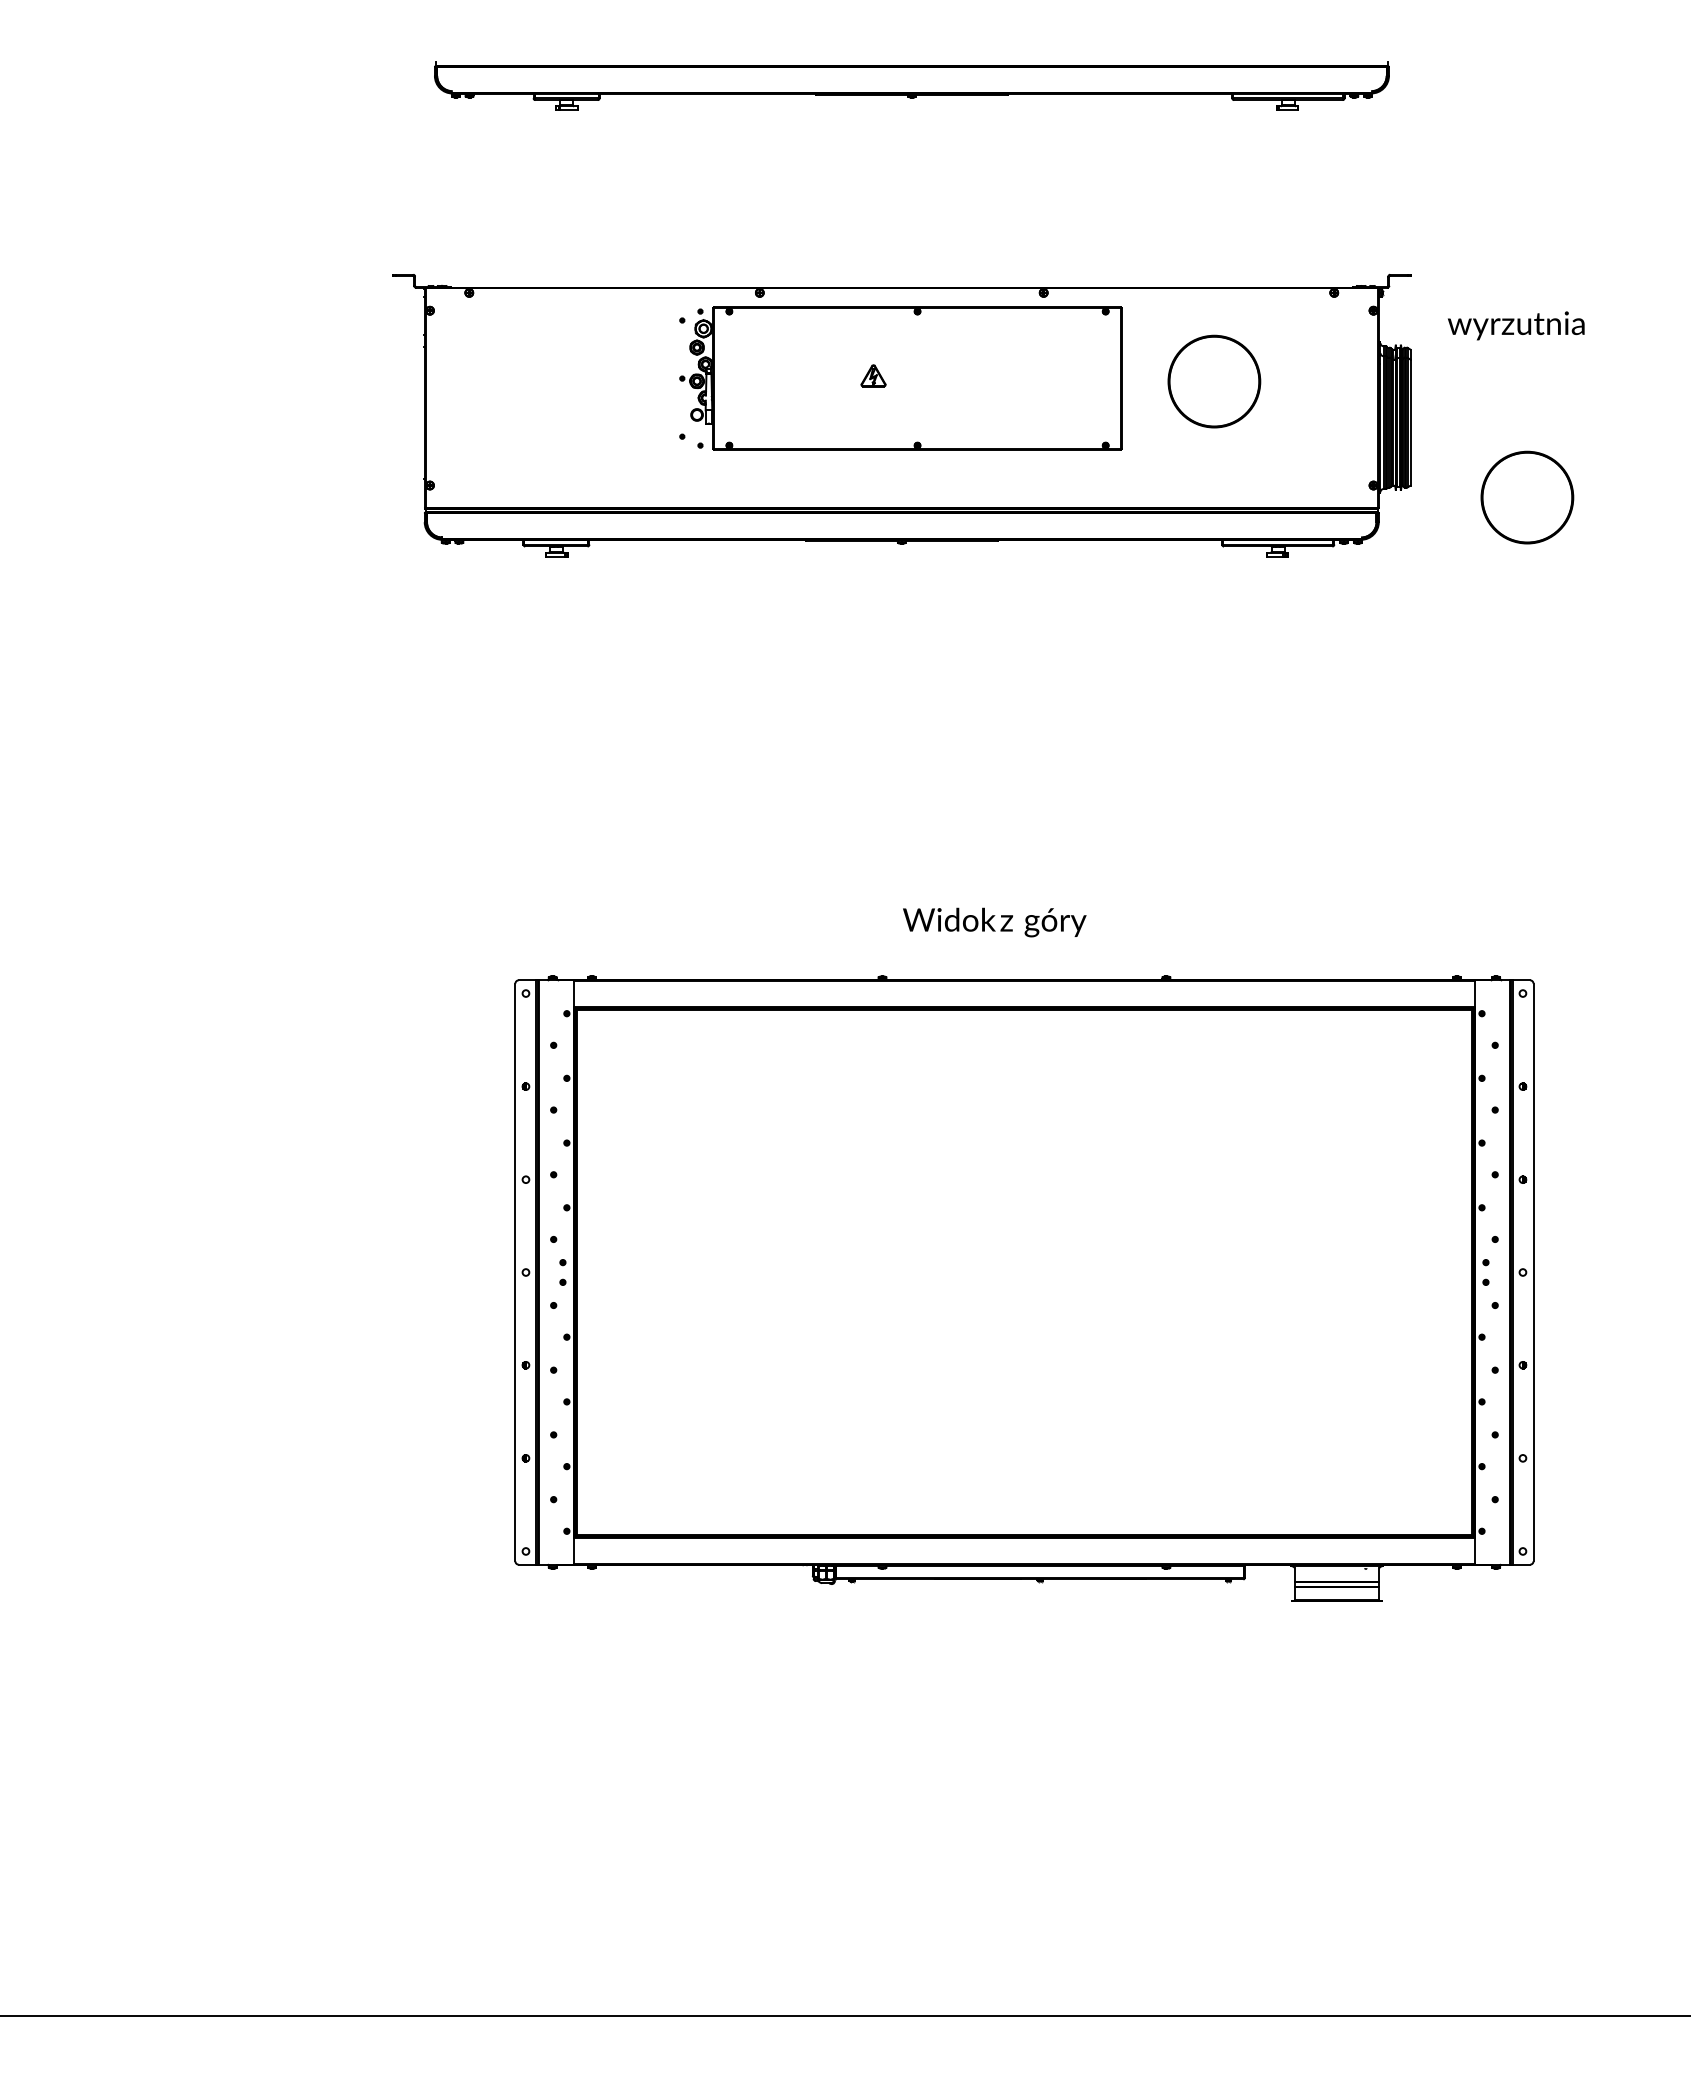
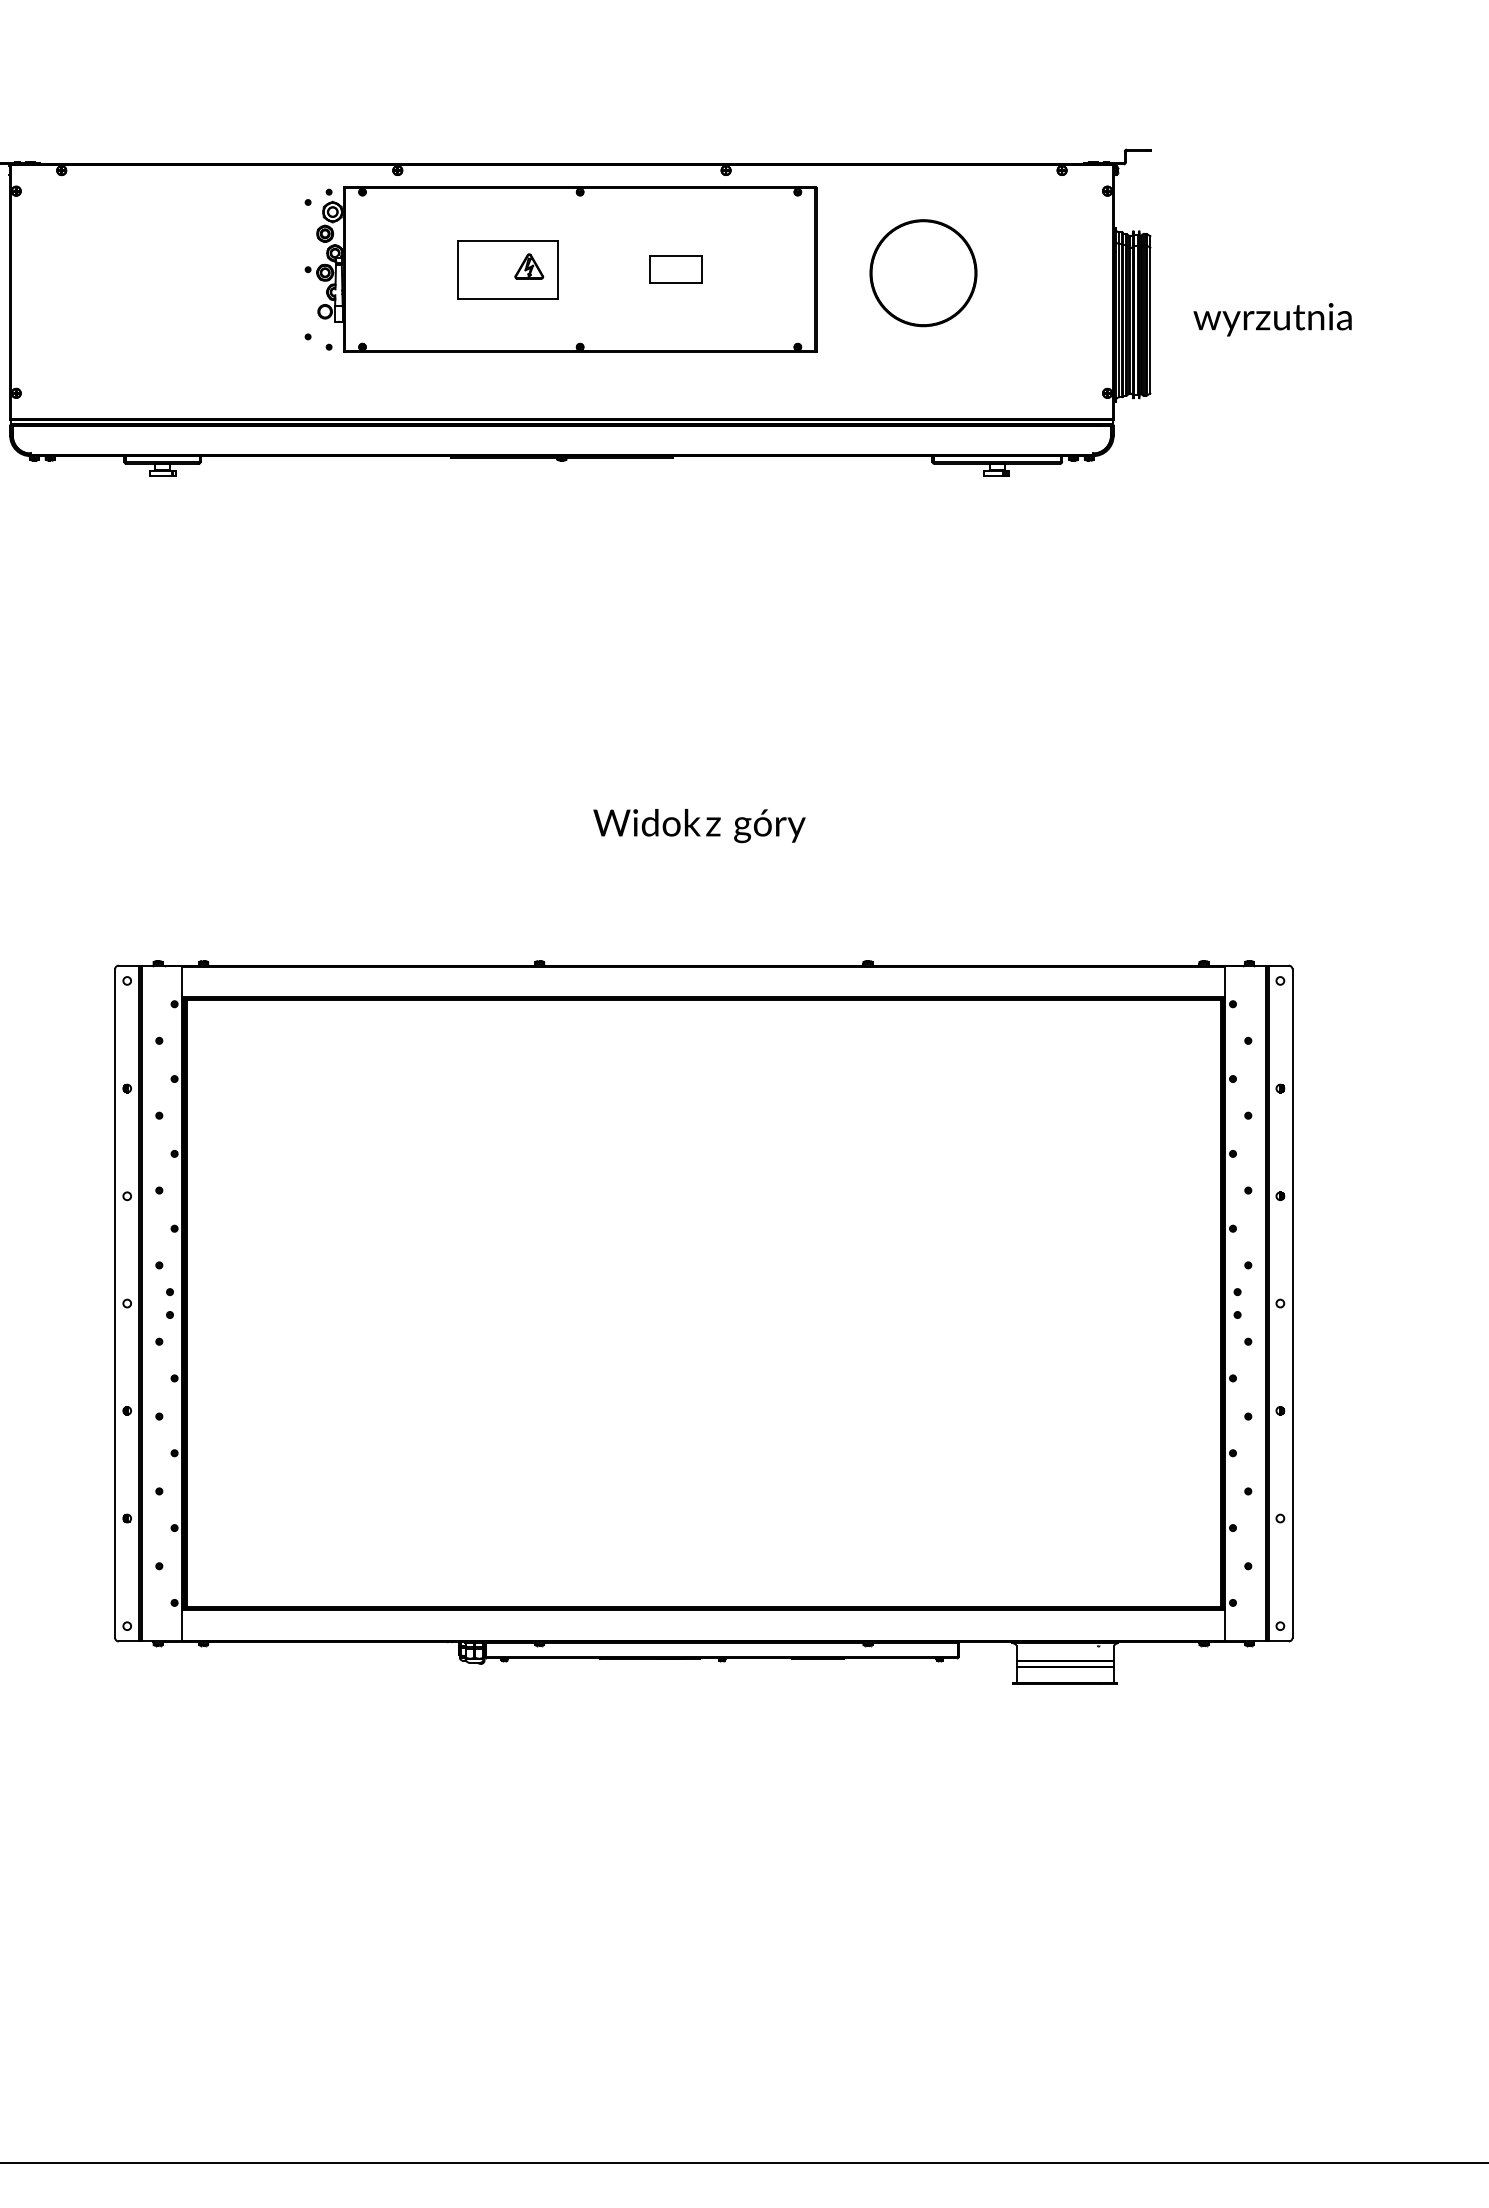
text: (1516, 325) -> (1272, 319), moved
part: (854, 378) -> (507, 269), added
part: (1000, 378) -> (676, 269), added
part: (1527, 497) -> (1285, 407), removed
text: (994, 922) -> (699, 825), moved

